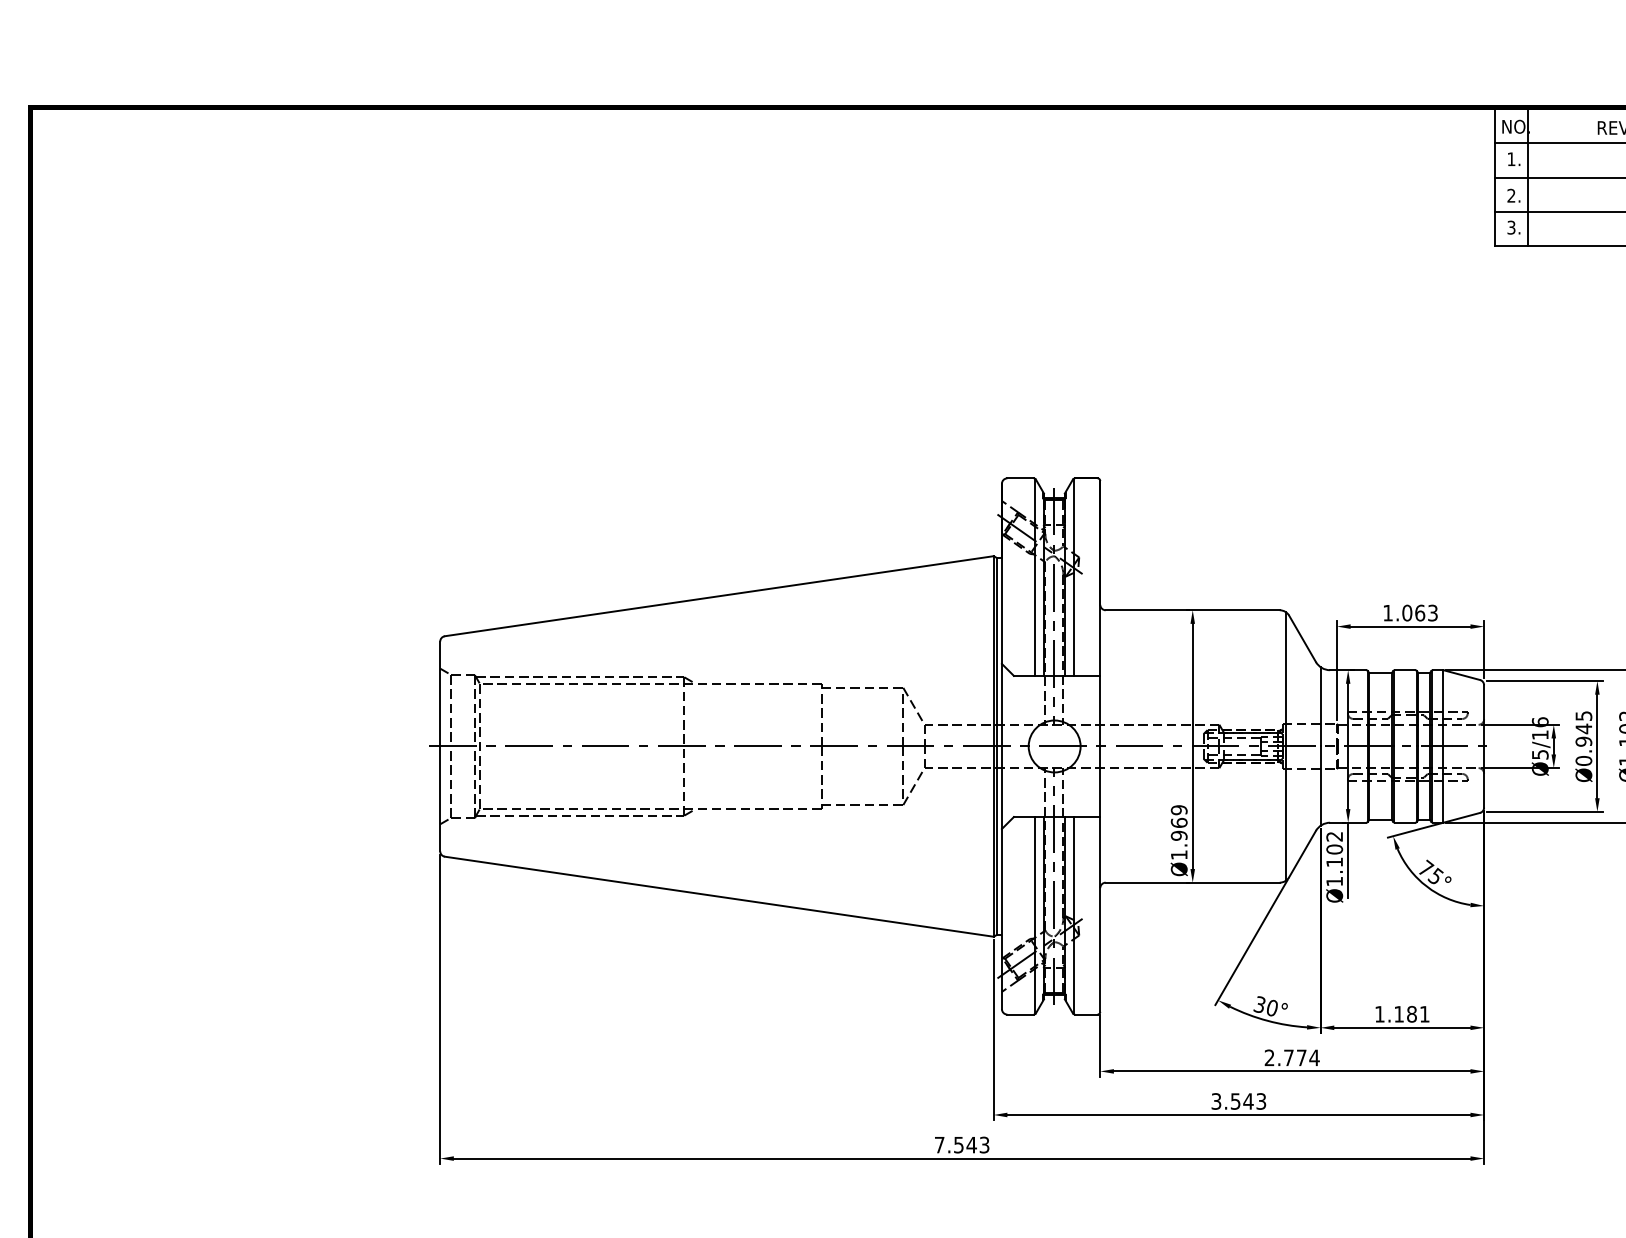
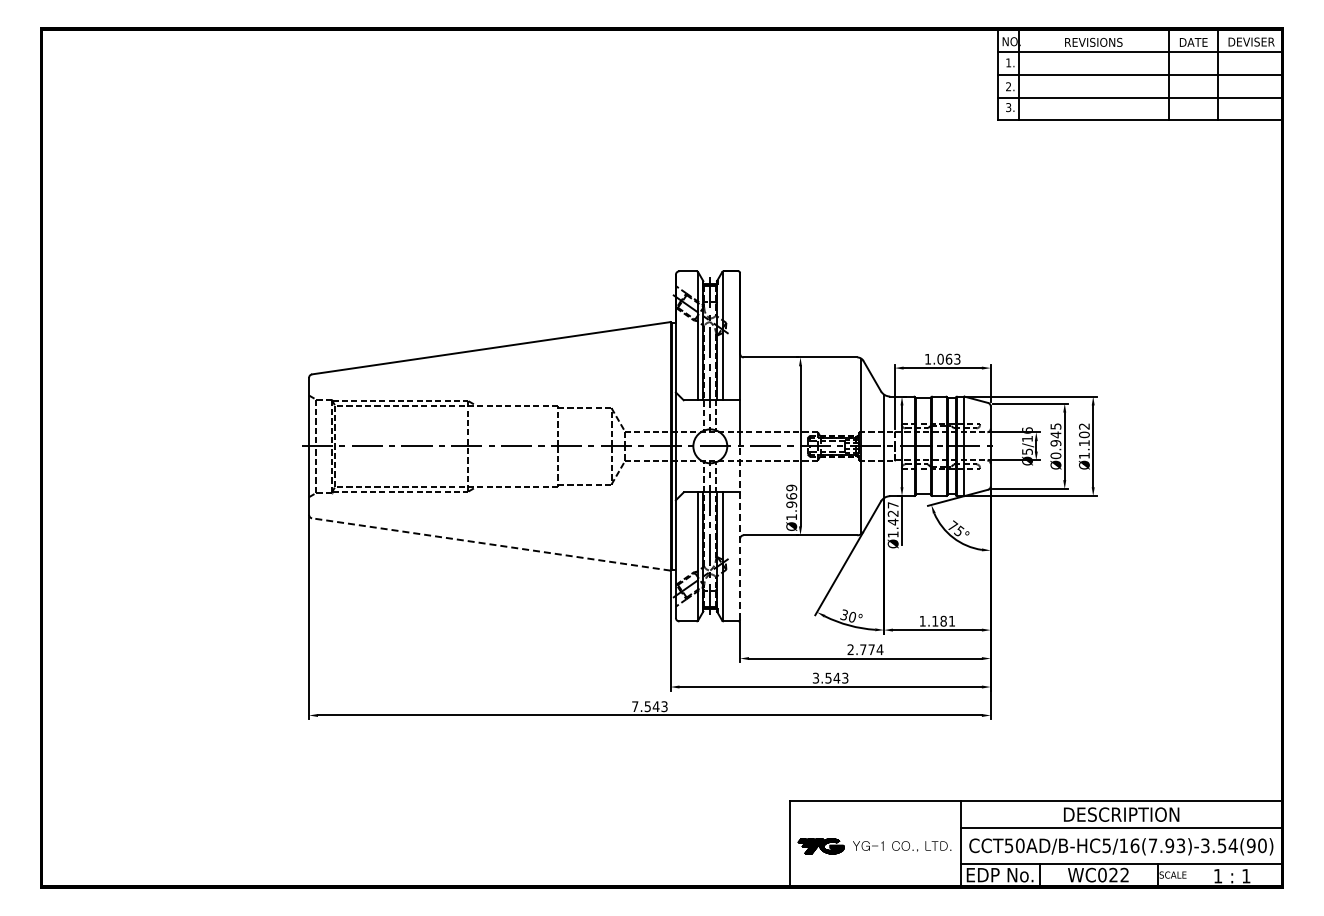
text: (1333, 849) -> (892, 513), Ø1.102 -> Ø1.427
line: (1100, 879) -> (740, 533), solid -> dashed
line: (718, 896) -> (490, 544), solid -> dashed

